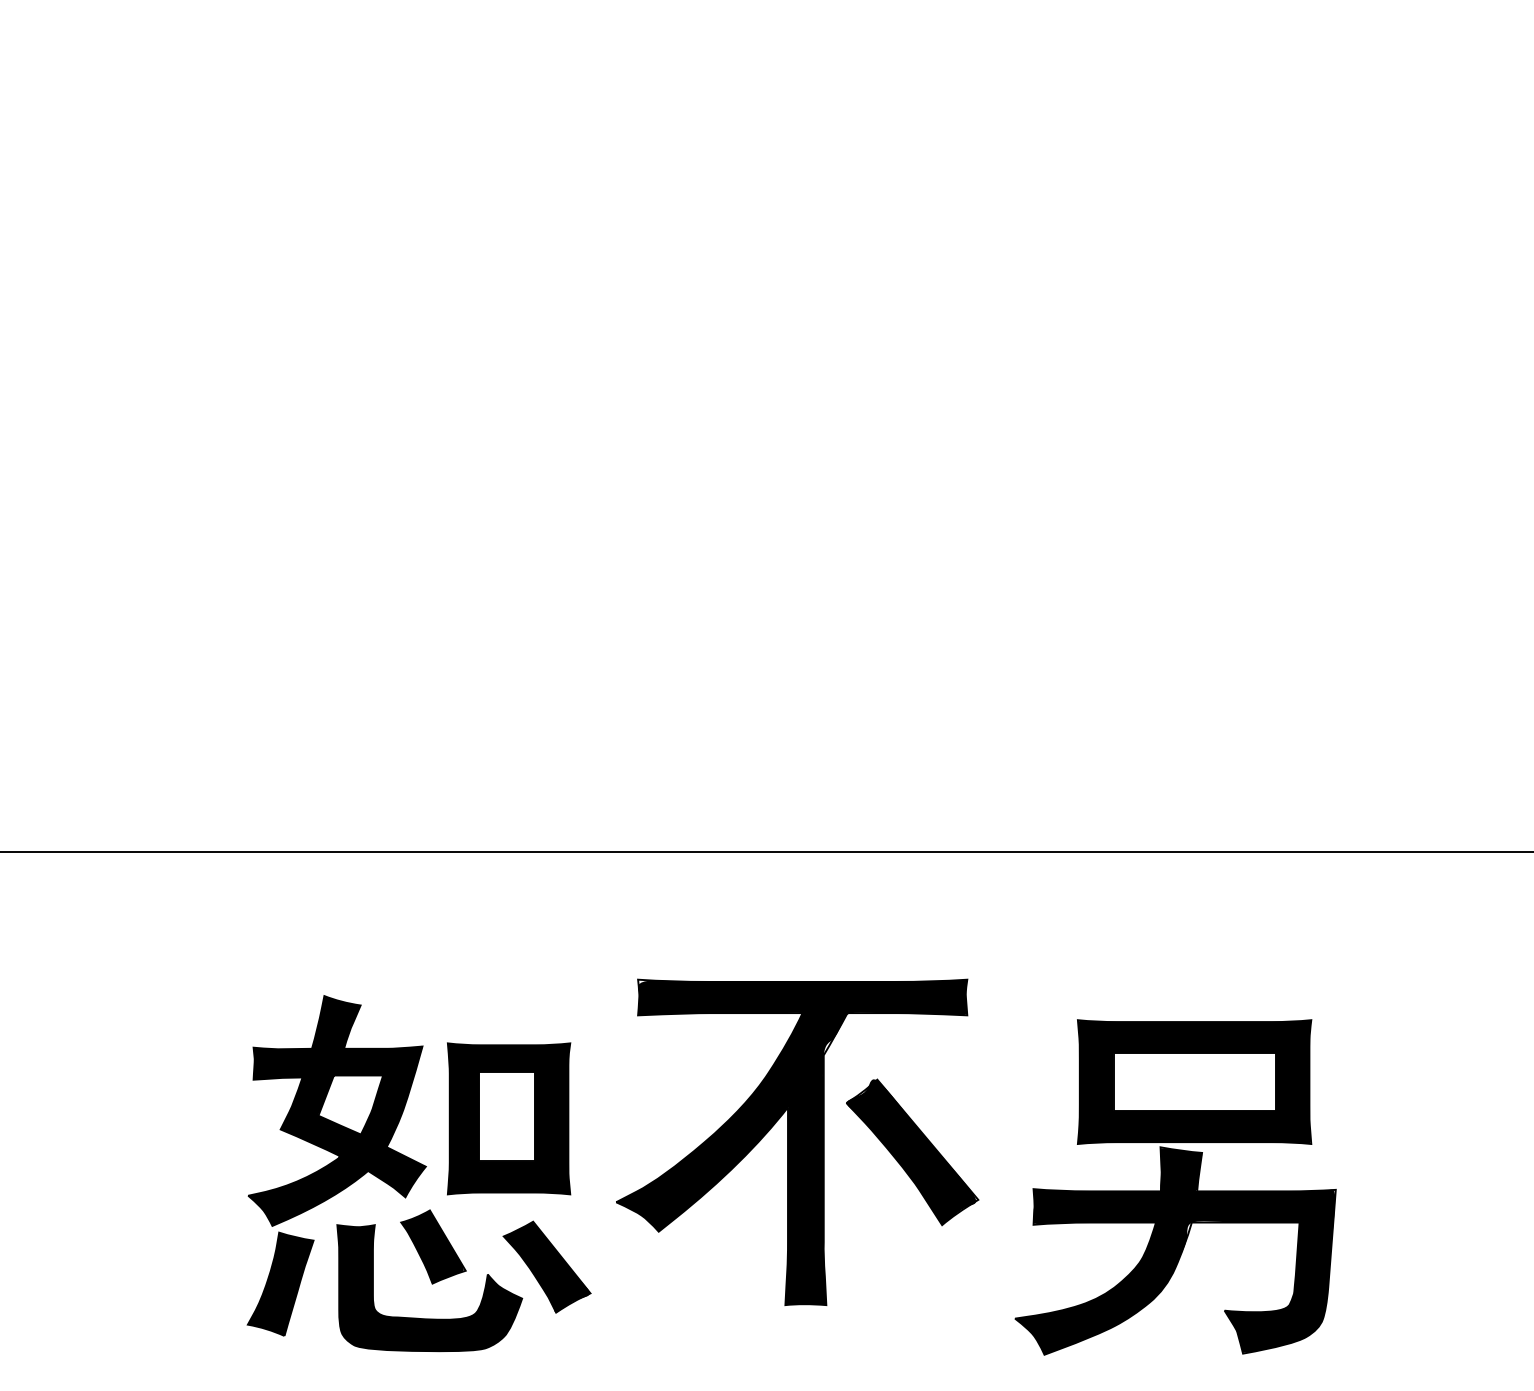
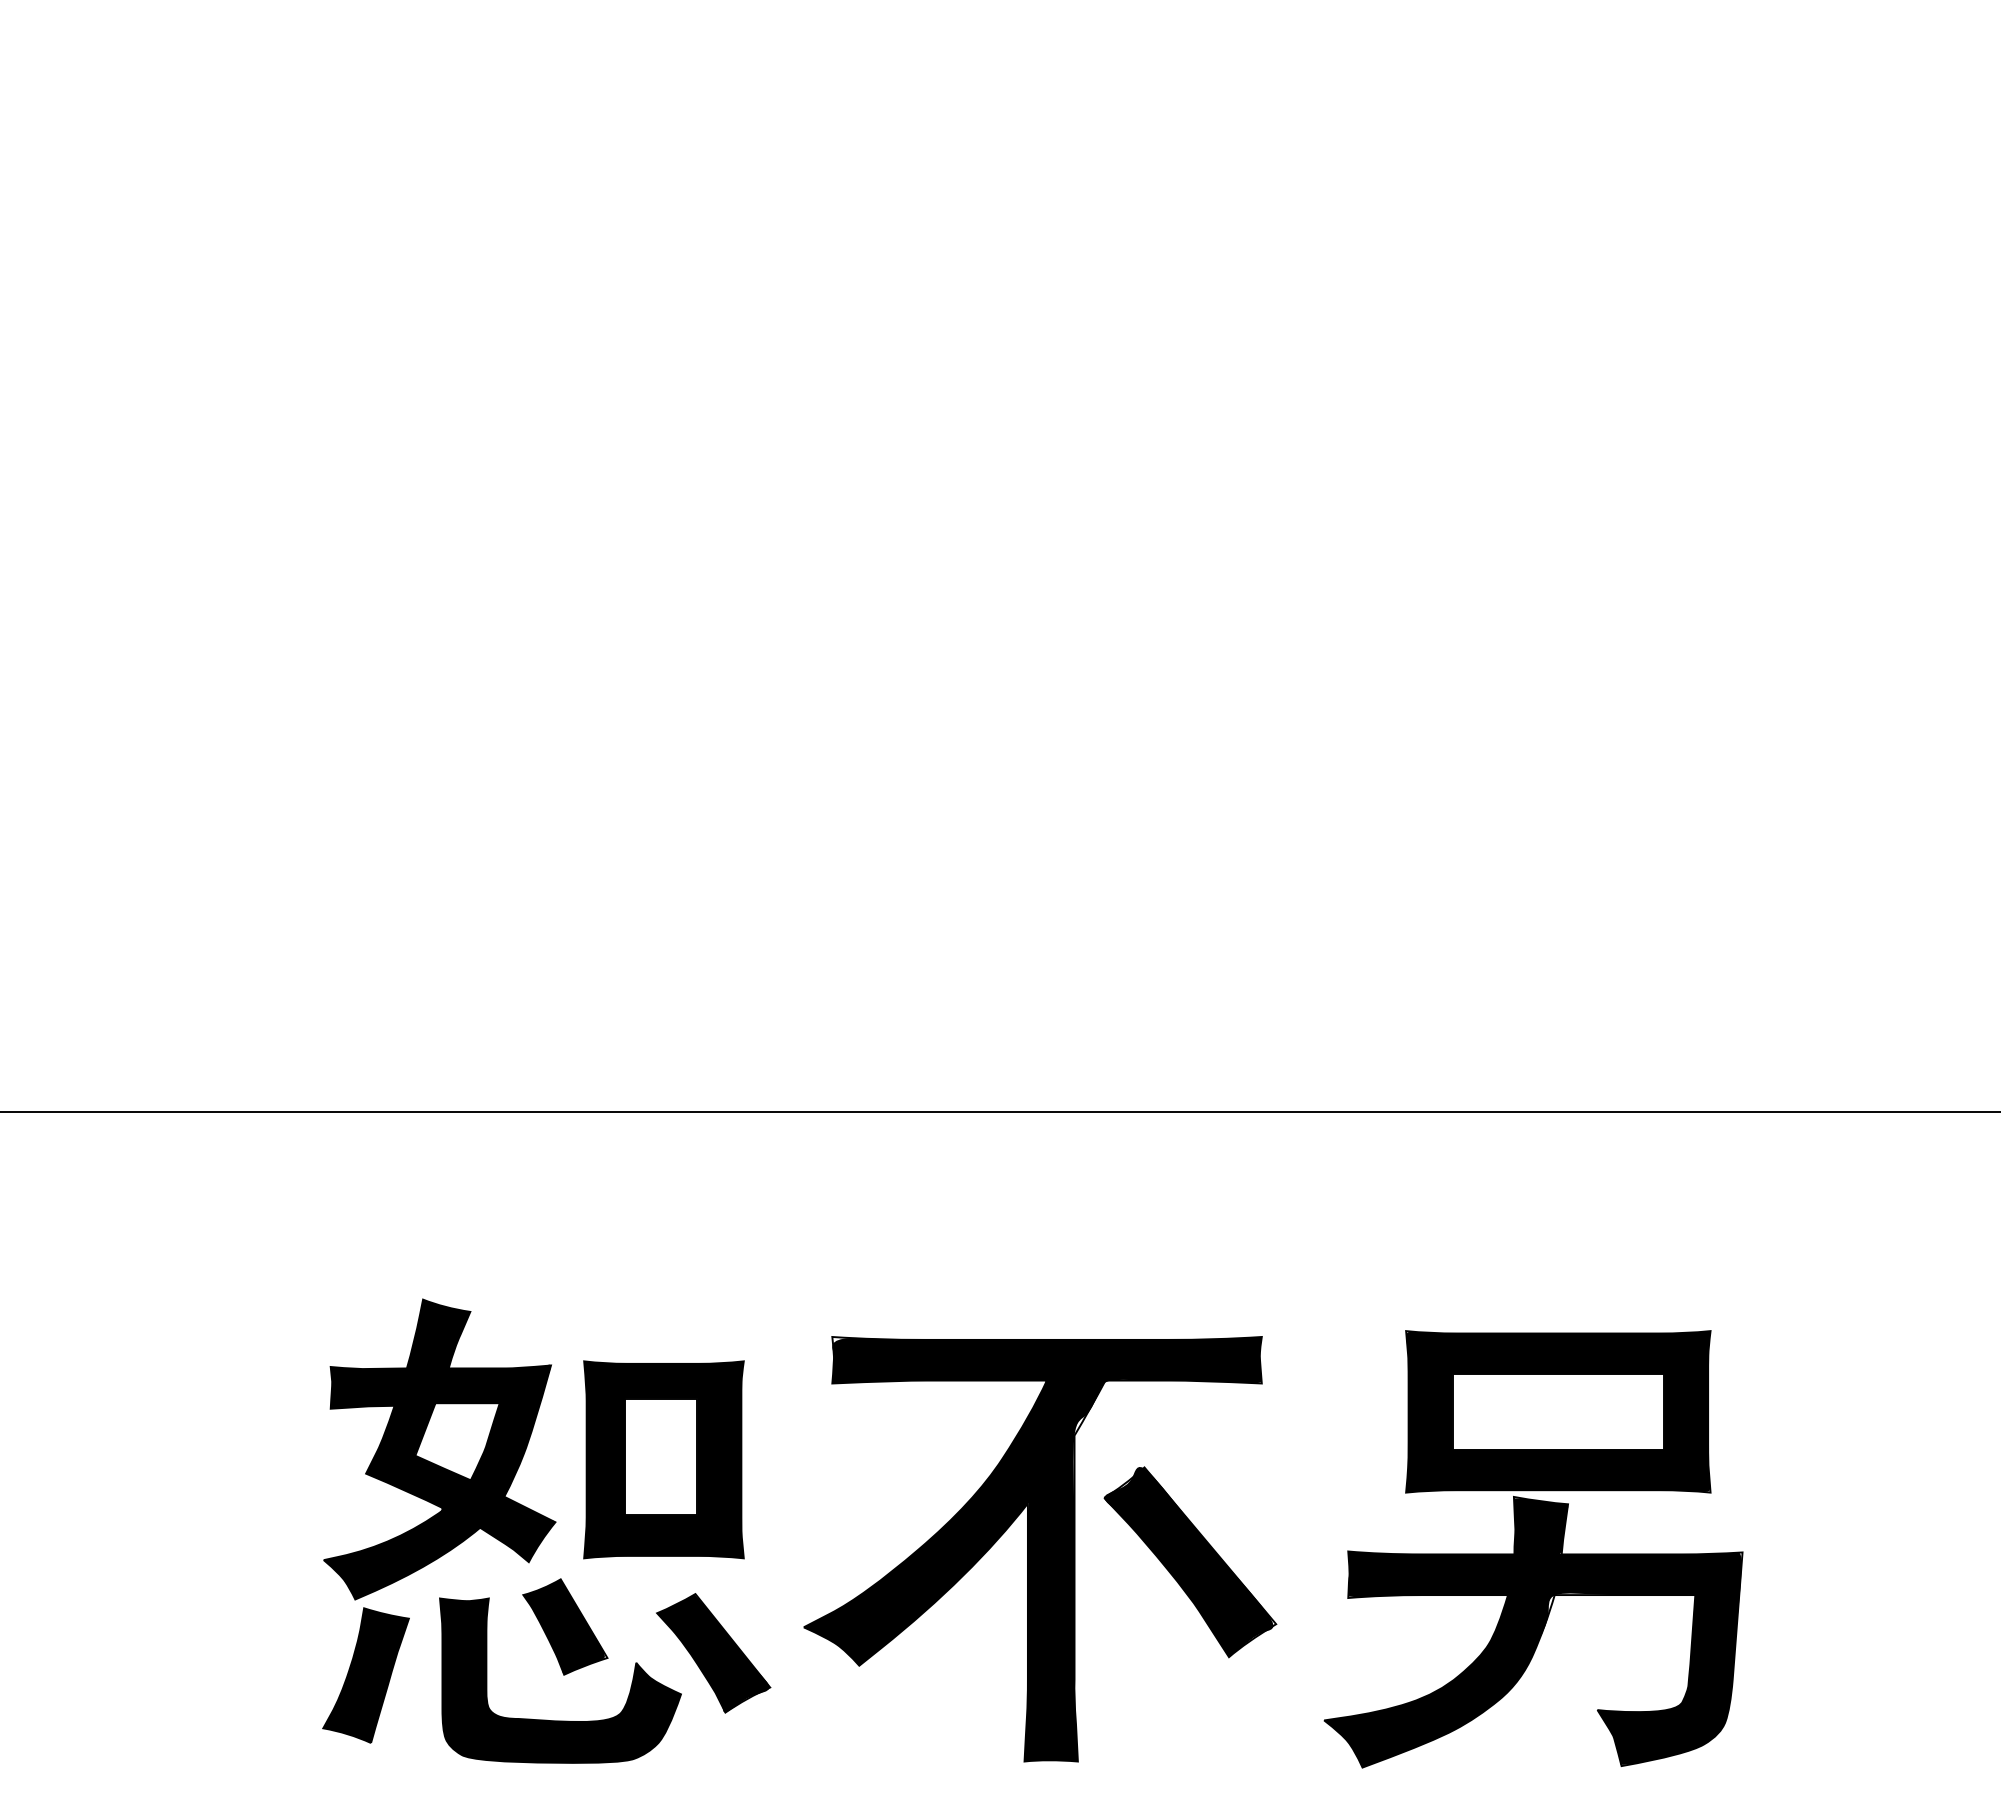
part: (797, 1141) -> (1040, 1548), moved

